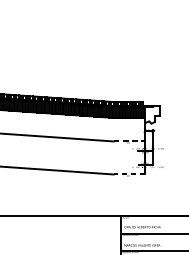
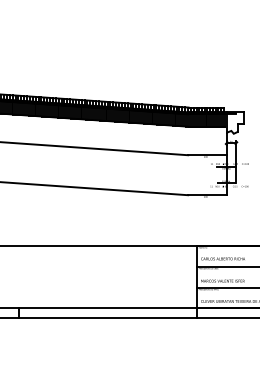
line: (129, 141) -> (207, 155), dashed -> solid
line: (128, 174) -> (206, 195), dashed -> solid

